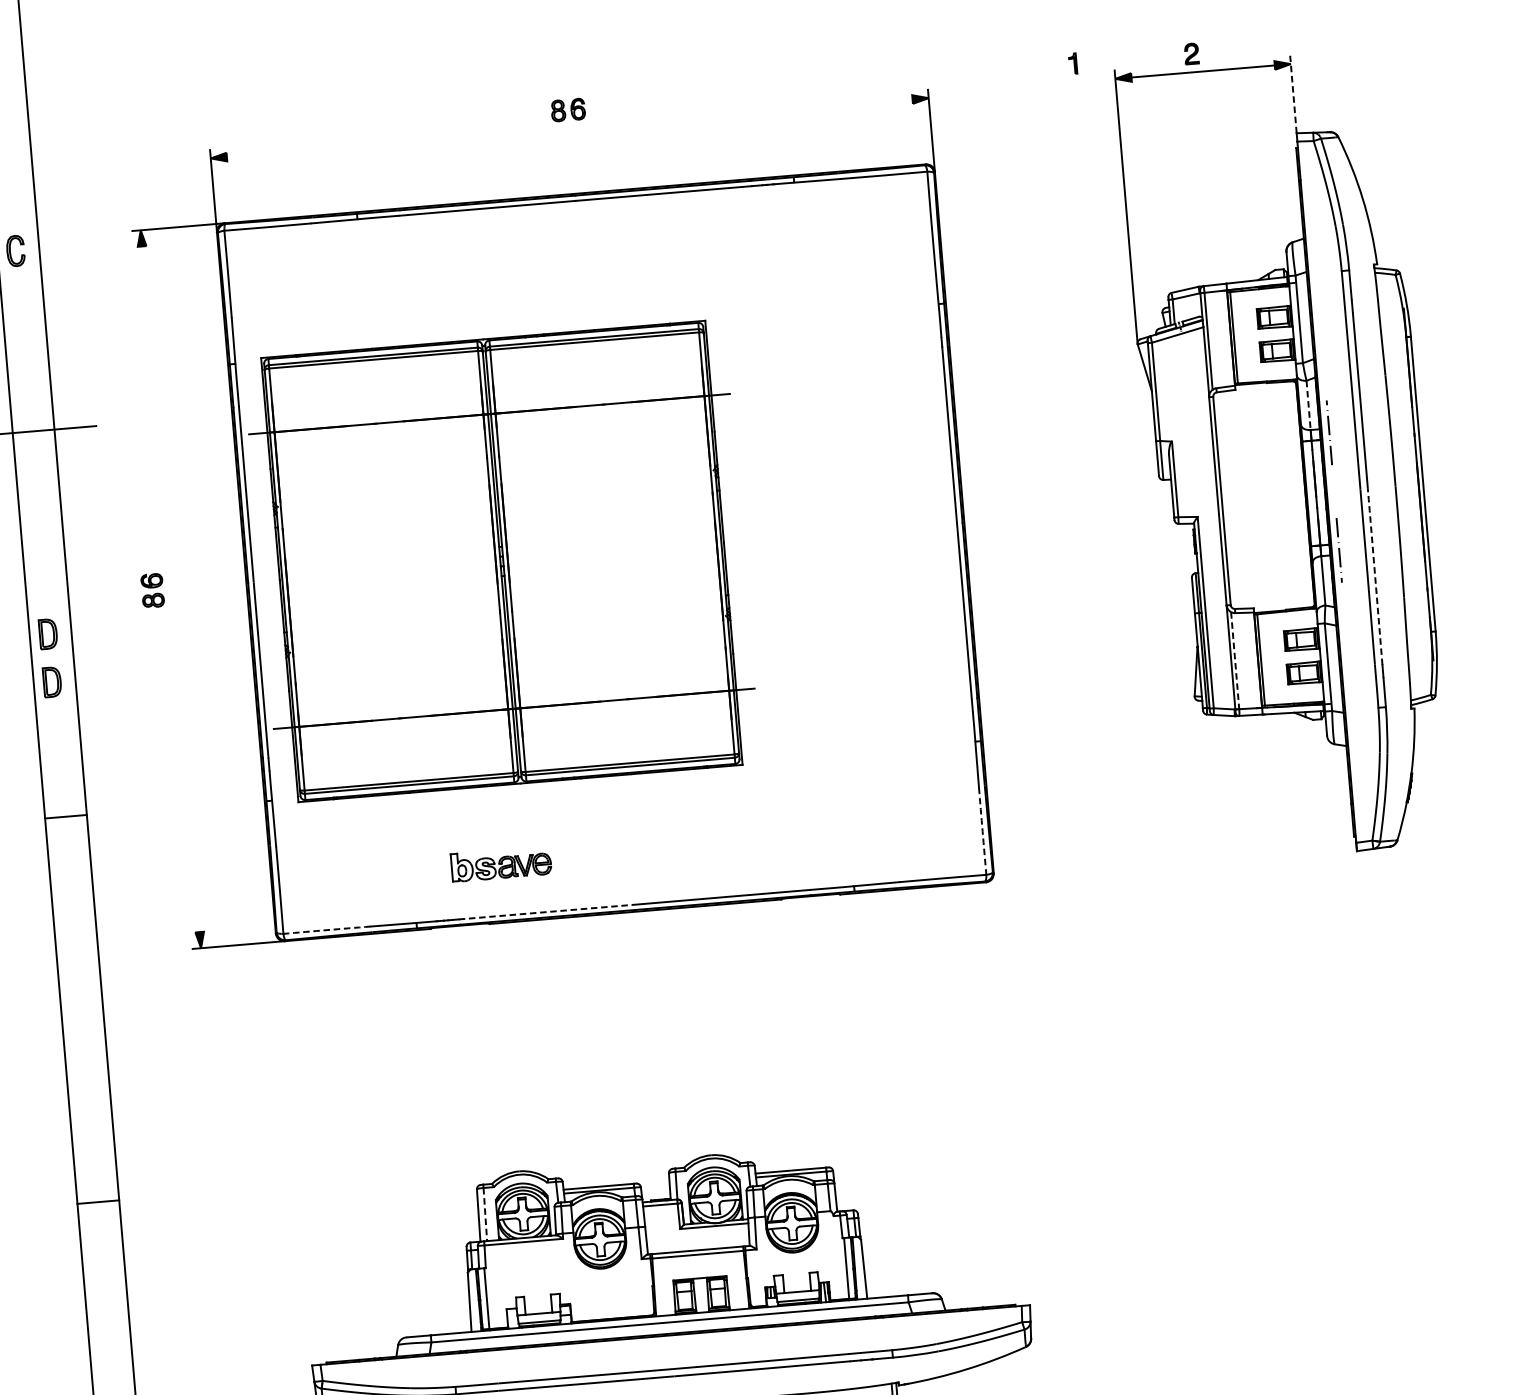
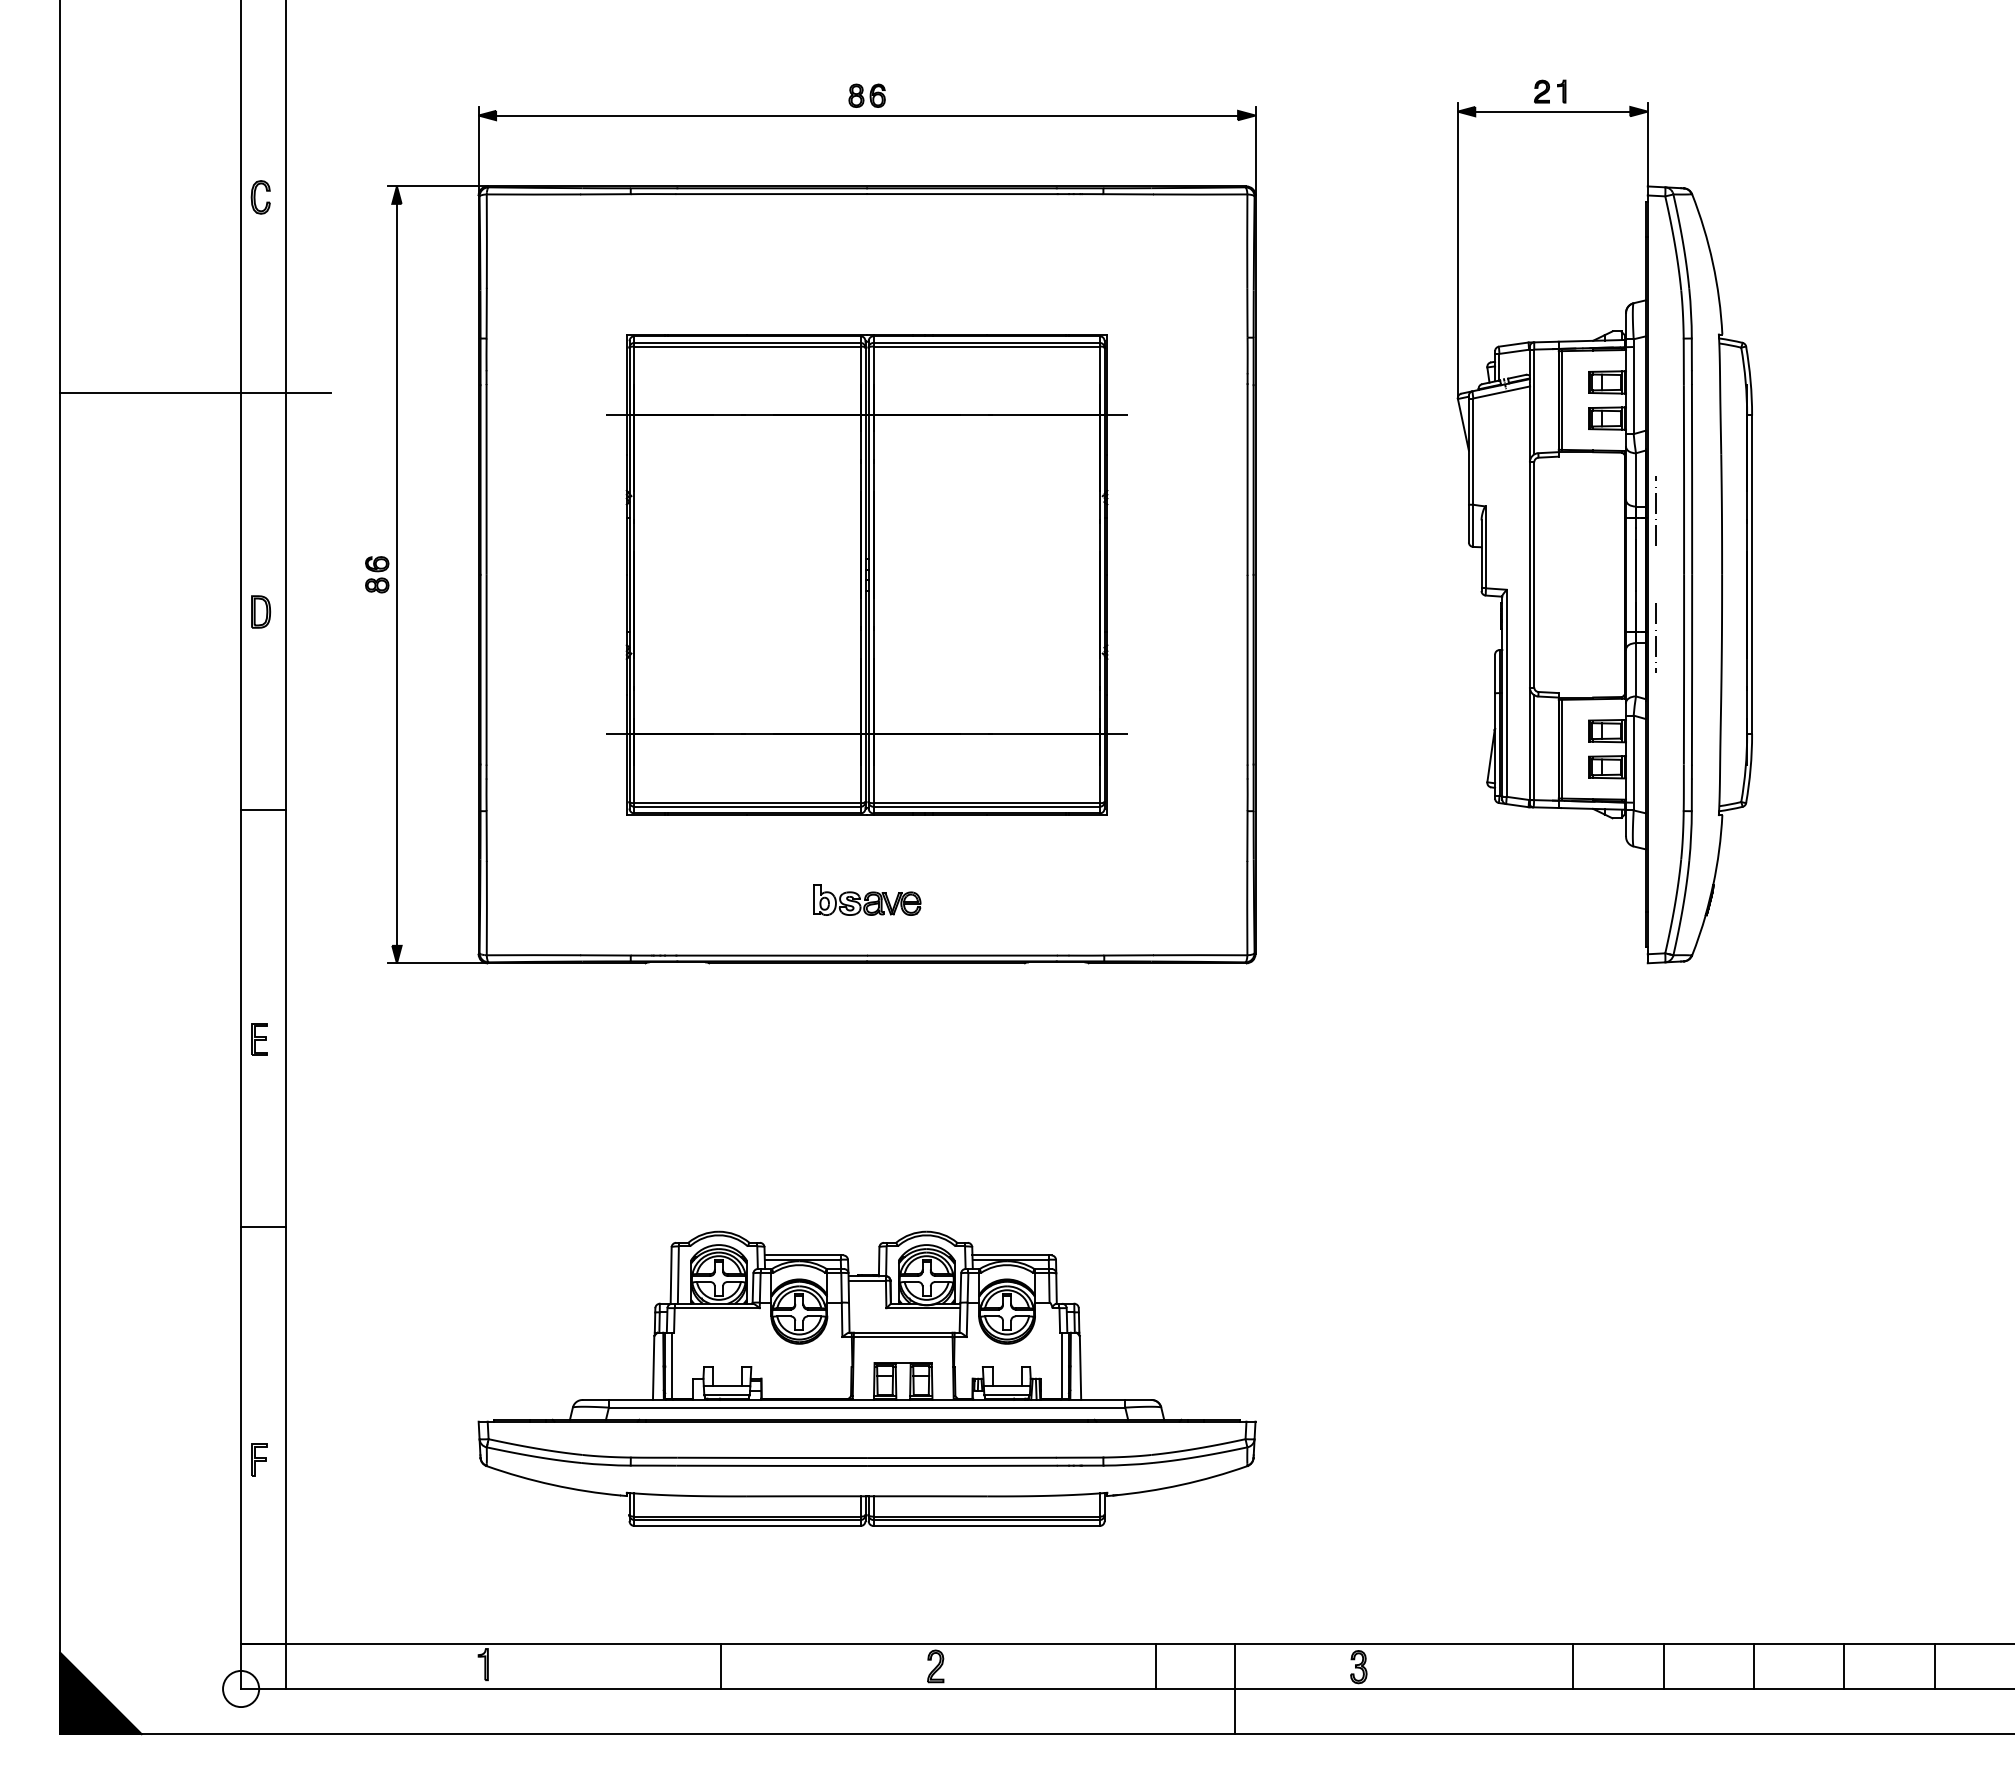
part: (1072, 63) -> (1561, 91), moved
line: (1293, 94) -> (1647, 144), dashed -> solid
line: (570, 128) -> (867, 115), added
line: (1309, 404) -> (1636, 479), dashed -> solid
part: (501, 561) -> (866, 574), moved
arc: (1375, 577) -> (1692, 670), dashed -> solid
line: (170, 588) -> (396, 574), added
line: (1235, 661) -> (1534, 748), dashed -> solid
part: (52, 681) -> (261, 663), removed
arc: (982, 831) -> (1247, 908), dashed -> solid
part: (501, 863) -> (867, 899), moved
line: (547, 911) -> (772, 955), dashed -> solid
arc: (326, 930) -> (533, 955), dashed -> solid
part: (79, 1029) -> (259, 1039), added
line: (485, 1214) -> (678, 1275), dashed -> solid

